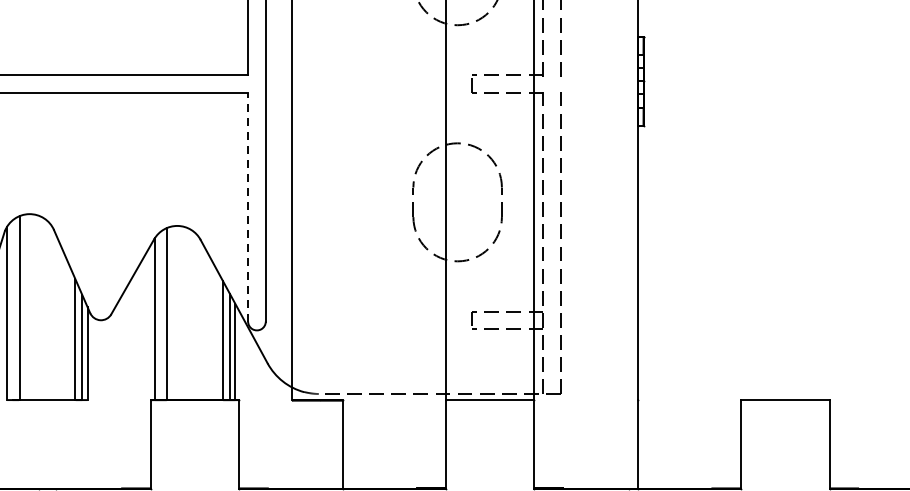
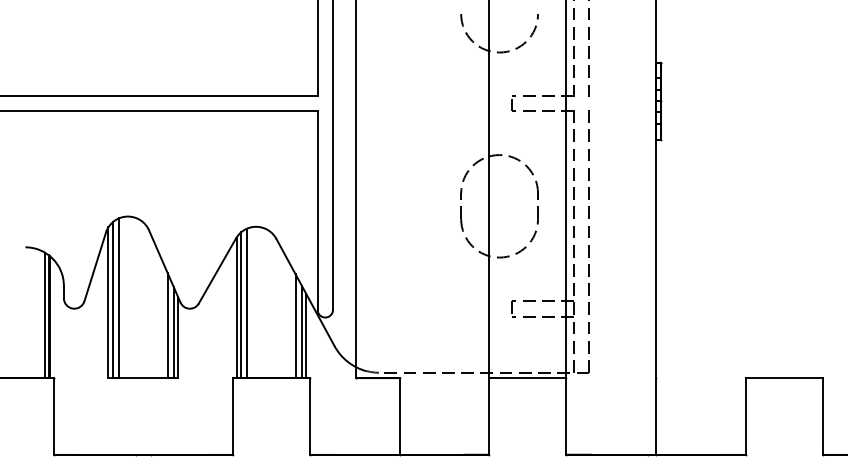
line: (247, 207) -> (317, 210), dashed -> solid
line: (13, 309) -> (113, 299), added
line: (160, 316) -> (241, 305), added

